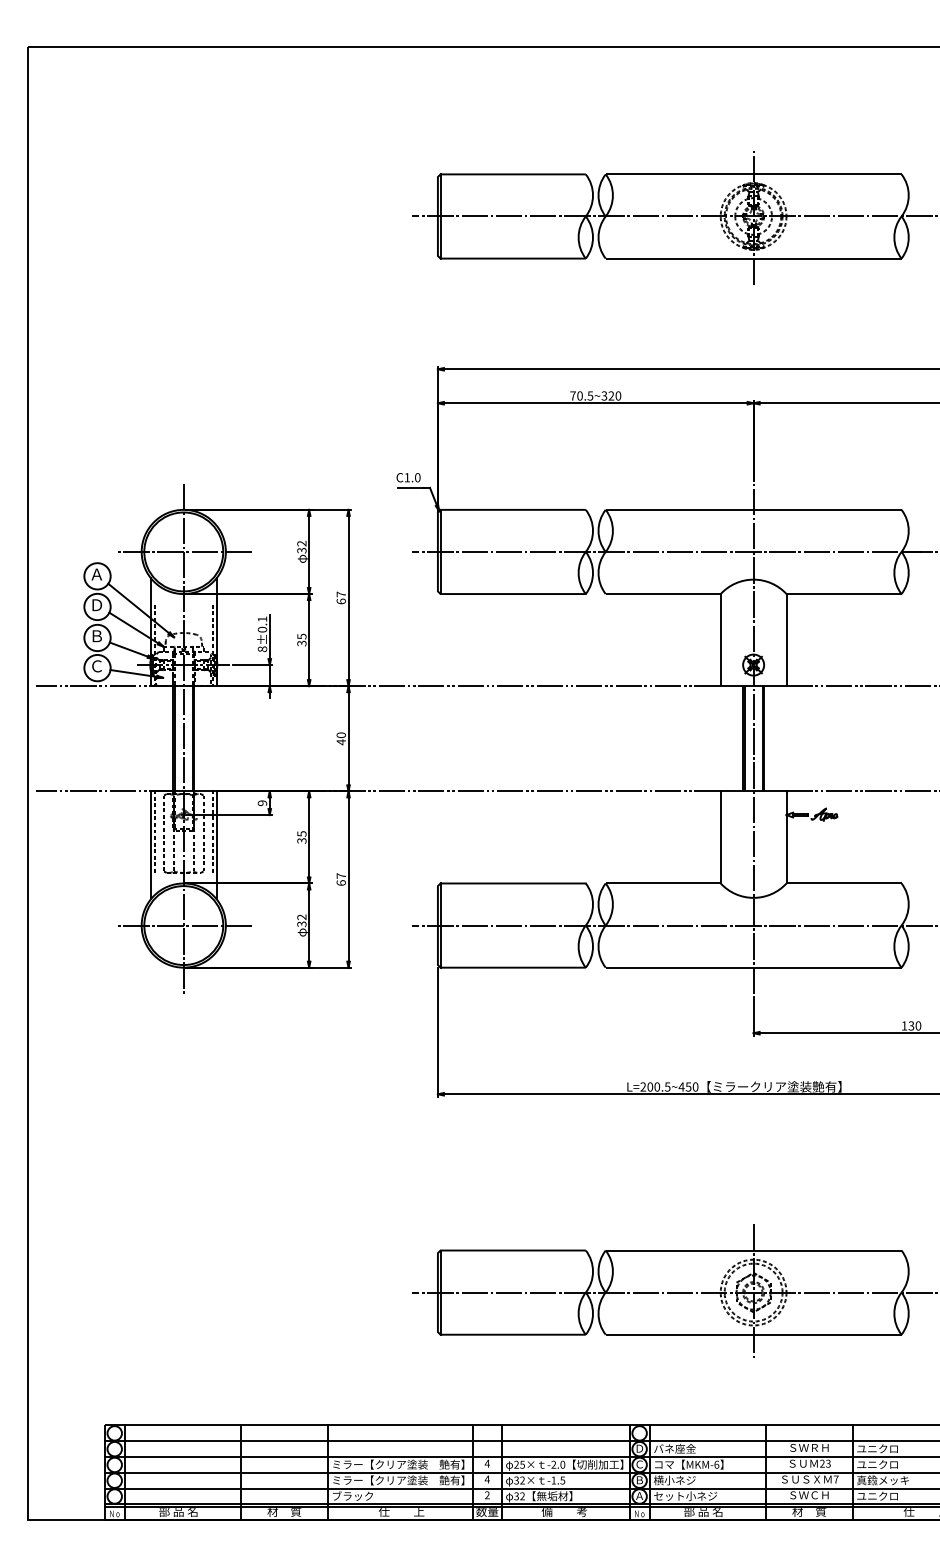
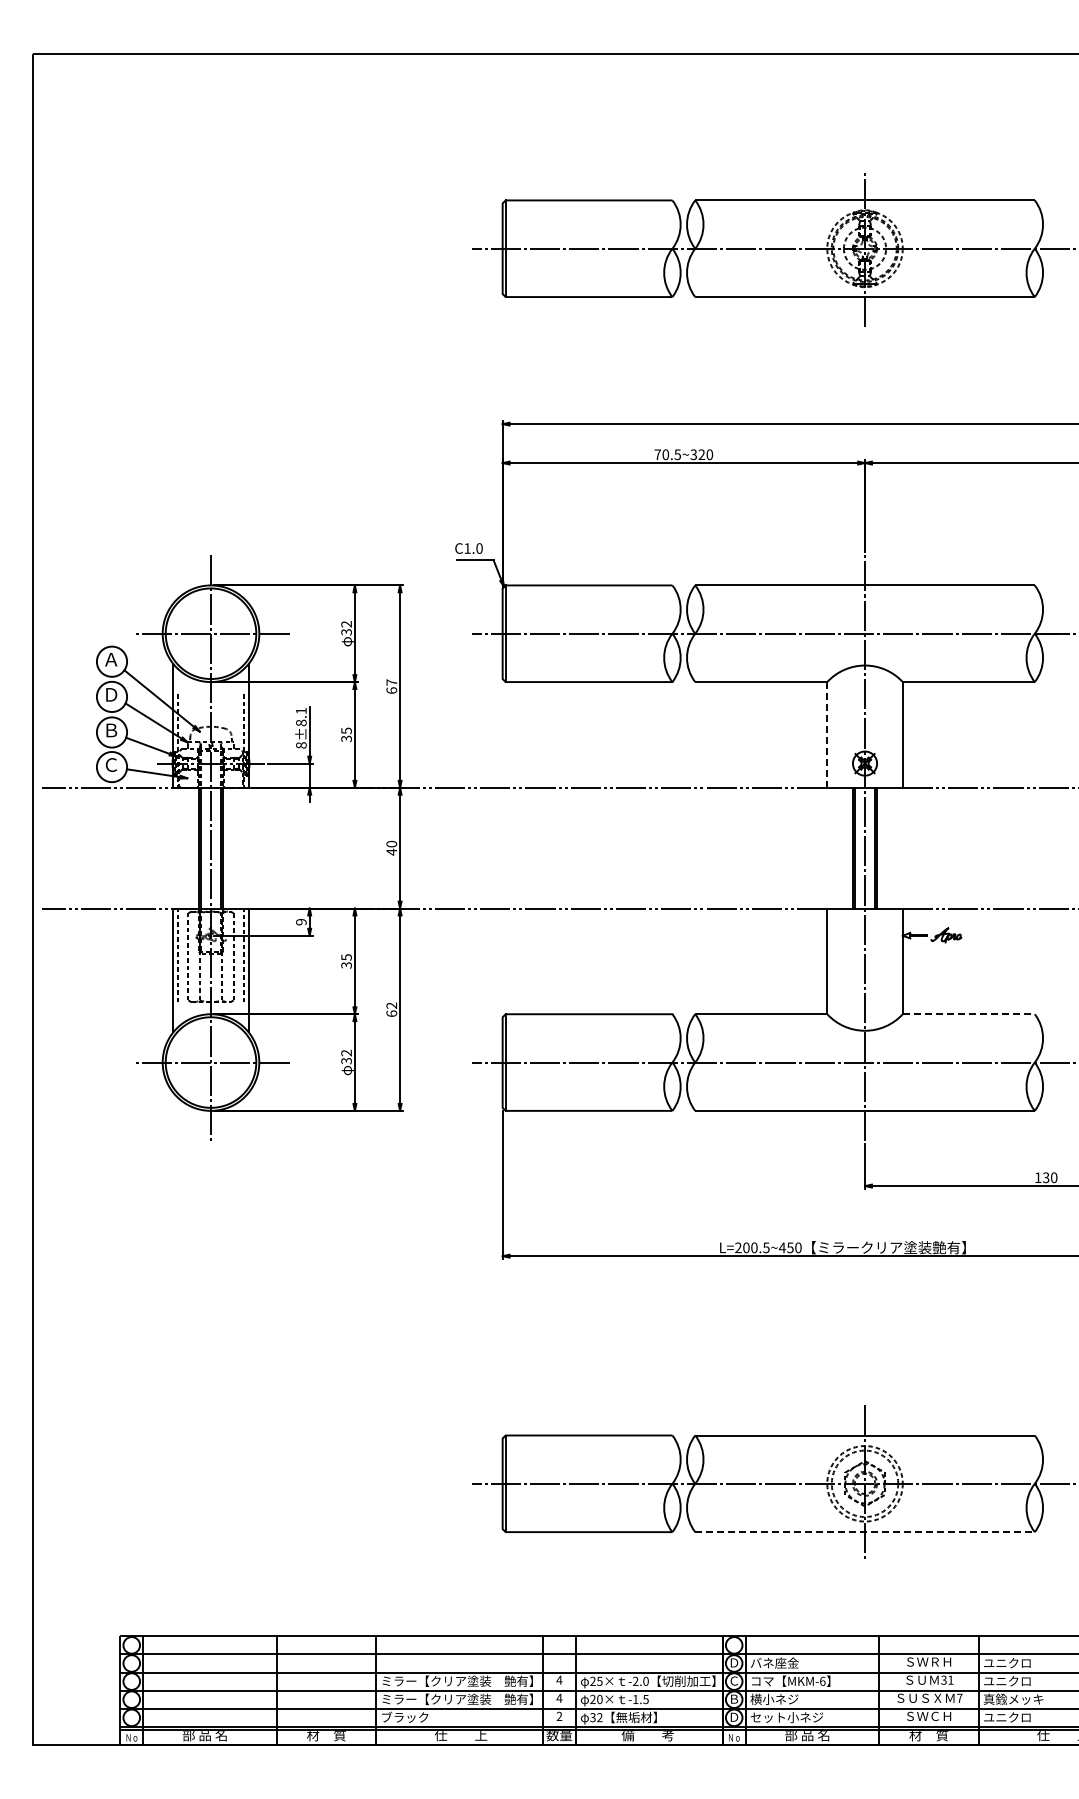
text: (262, 629) -> (301, 722), 8±0.1 -> 8±8.1
line: (720, 639) -> (827, 734), solid -> dashed
text: (341, 875) -> (391, 1005), 67 -> 62
line: (844, 883) -> (969, 1014), solid -> dashed
line: (754, 1335) -> (865, 1532), solid -> dashed
text: (825, 1463) -> (947, 1679), 23 -> 31
text: (519, 1480) -> (596, 1699), 32× -> 20×
text: (639, 1495) -> (734, 1716), Ａ -> Ｄ

